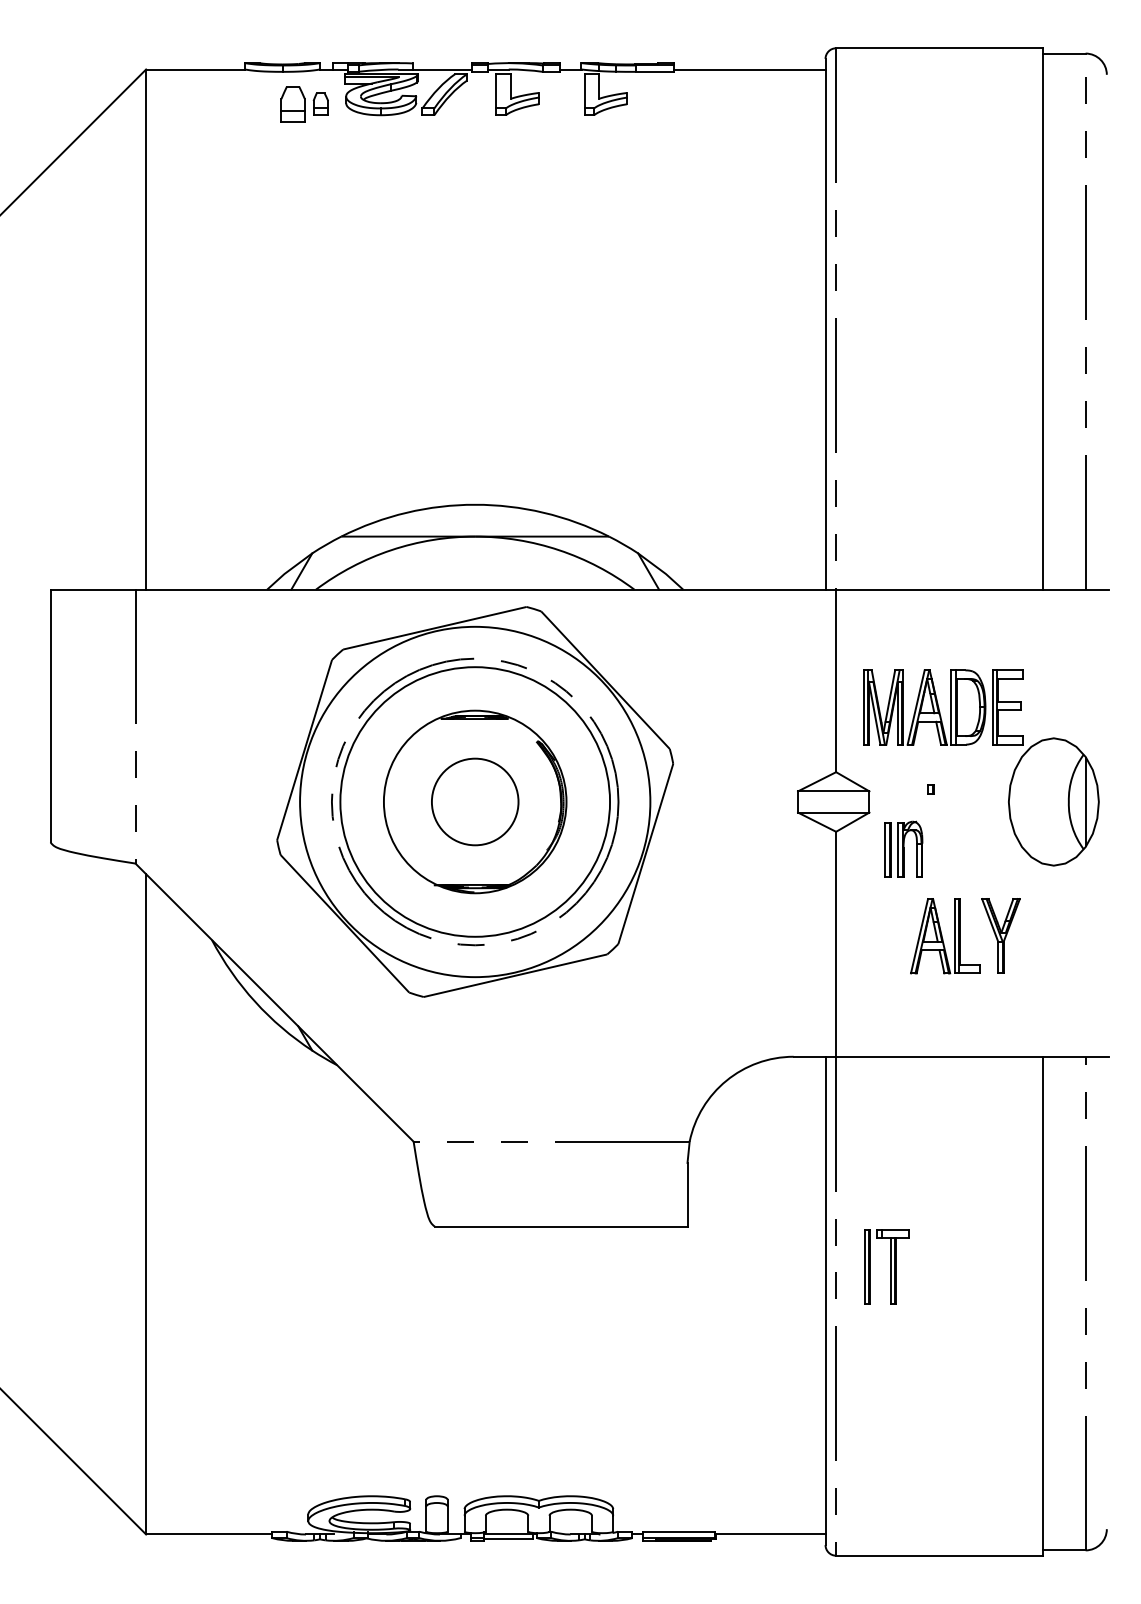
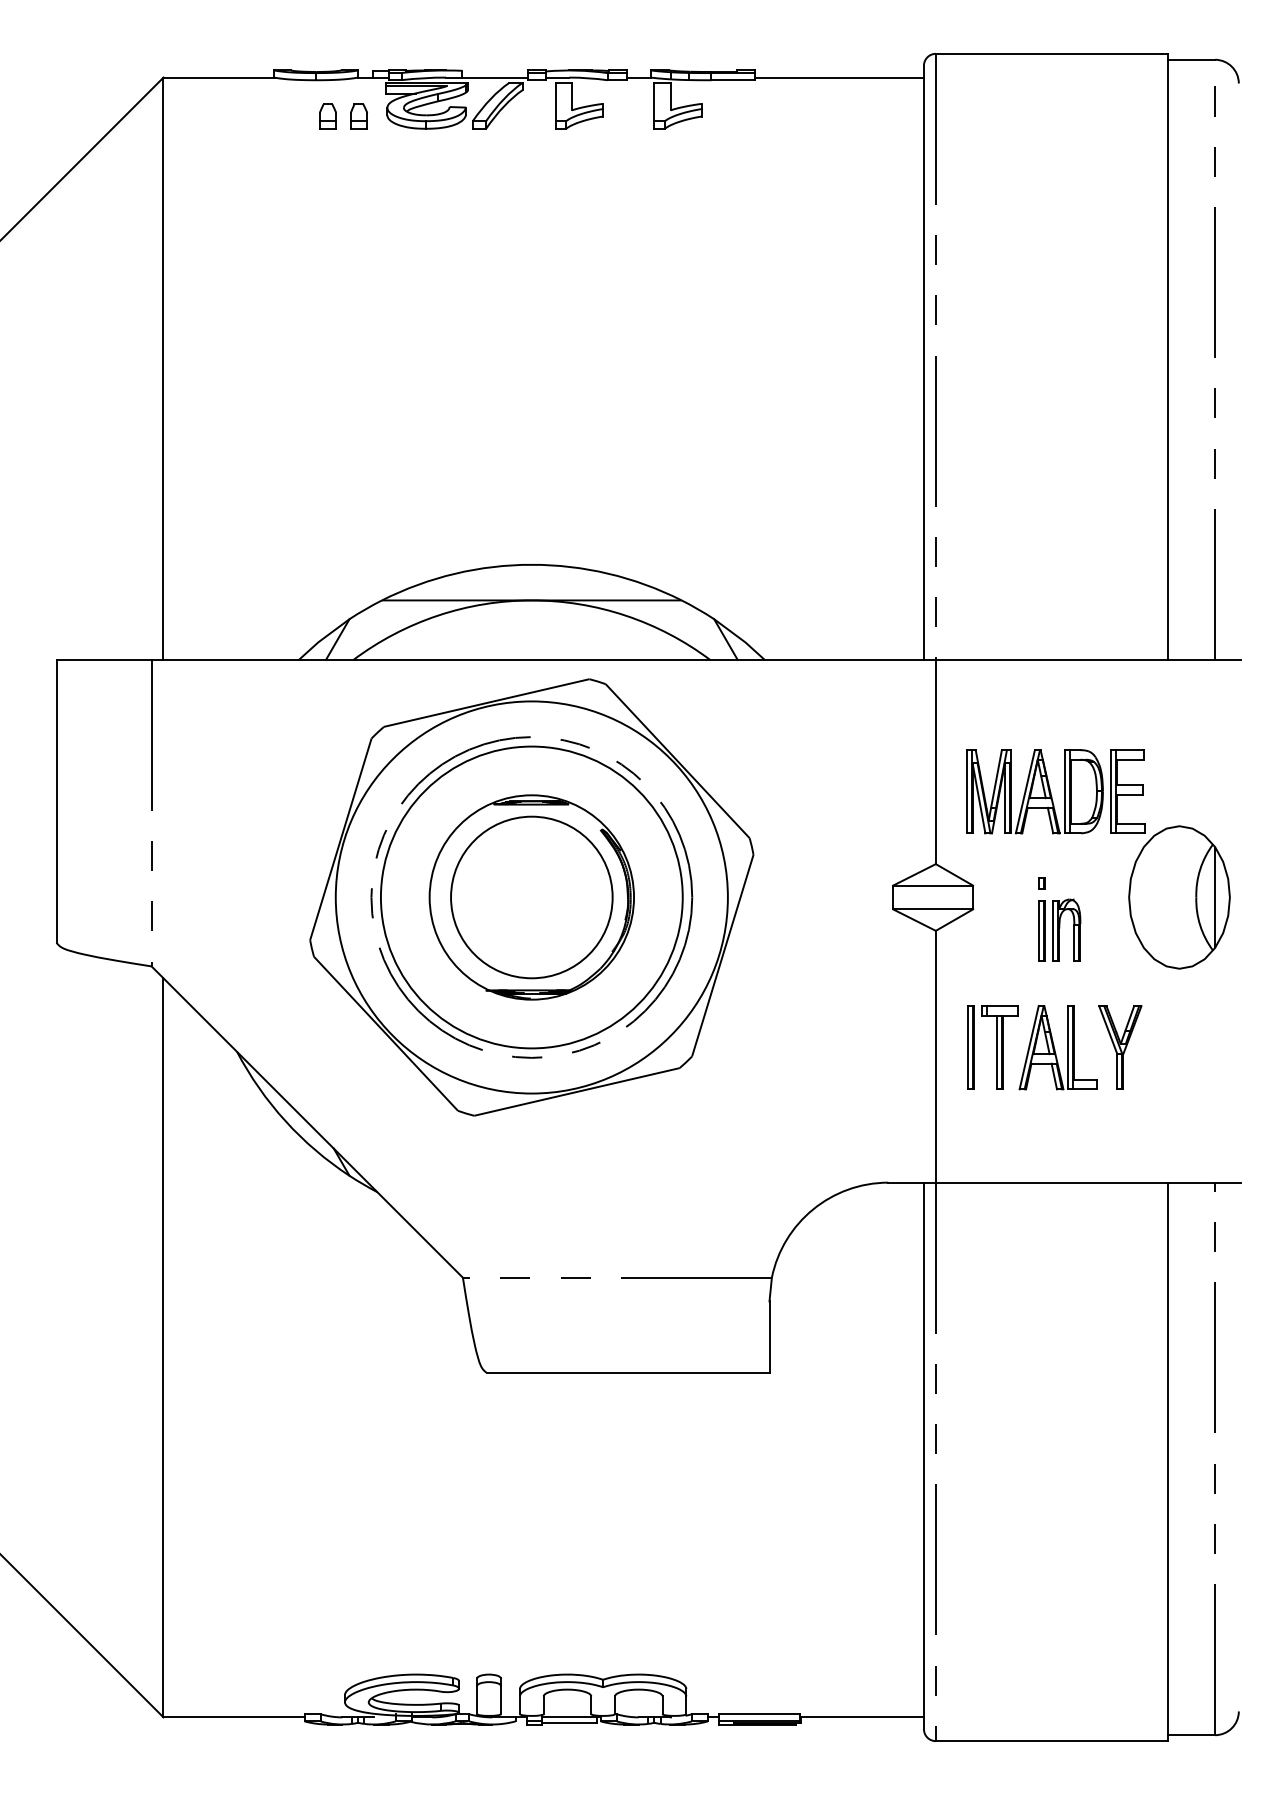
part: (292, 104) -> (327, 116), size x0.62
circle: (474, 802) -> (531, 897), size x1.67
part: (903, 848) -> (1059, 929), moved
part: (886, 1266) -> (992, 1047), moved

